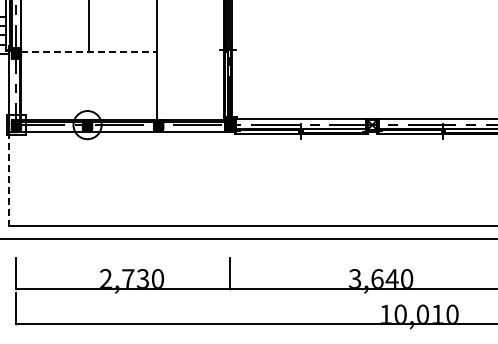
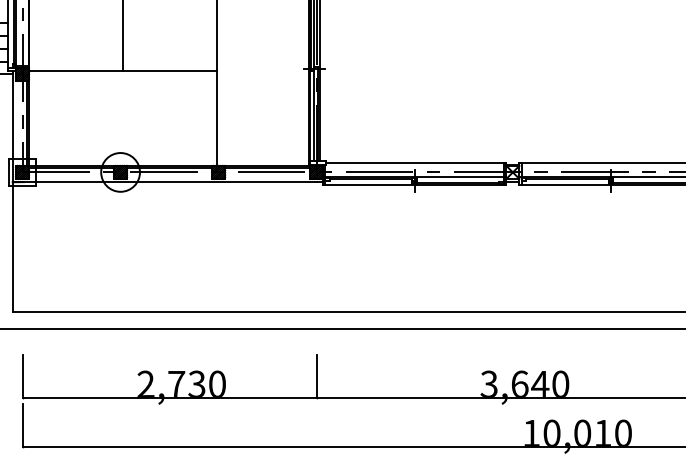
line: (89, 51) -> (123, 70), dashed -> solid
line: (9, 179) -> (12, 247), dashed -> solid

